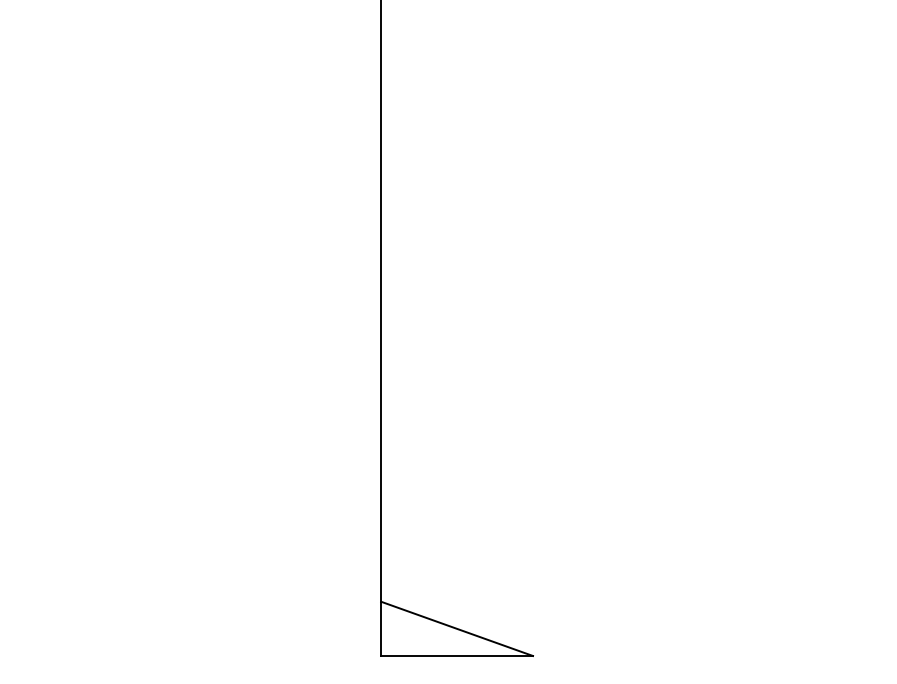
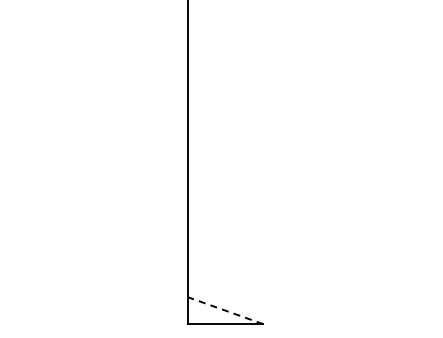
line: (456, 628) -> (225, 310), solid -> dashed

